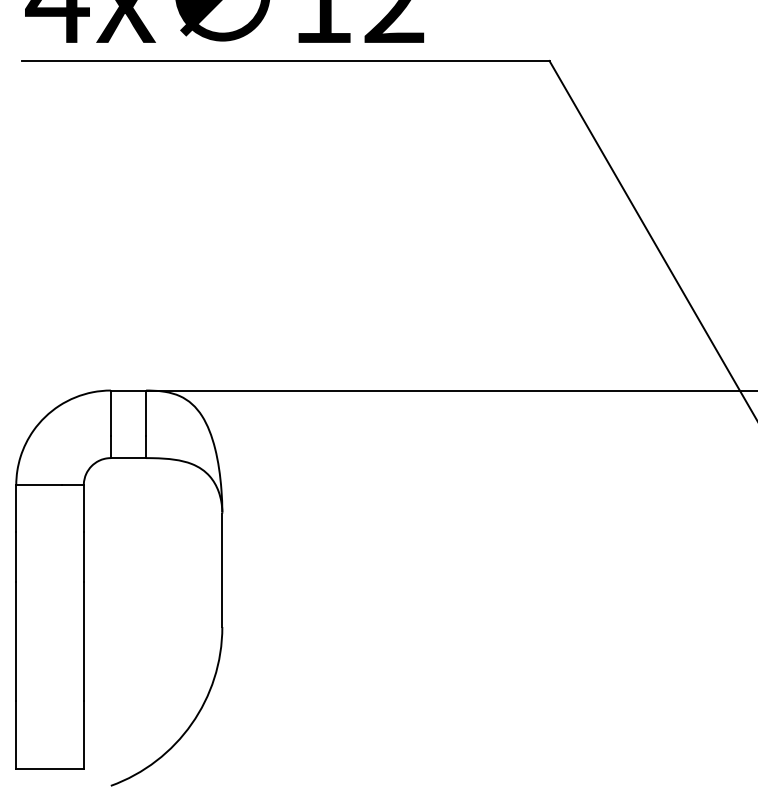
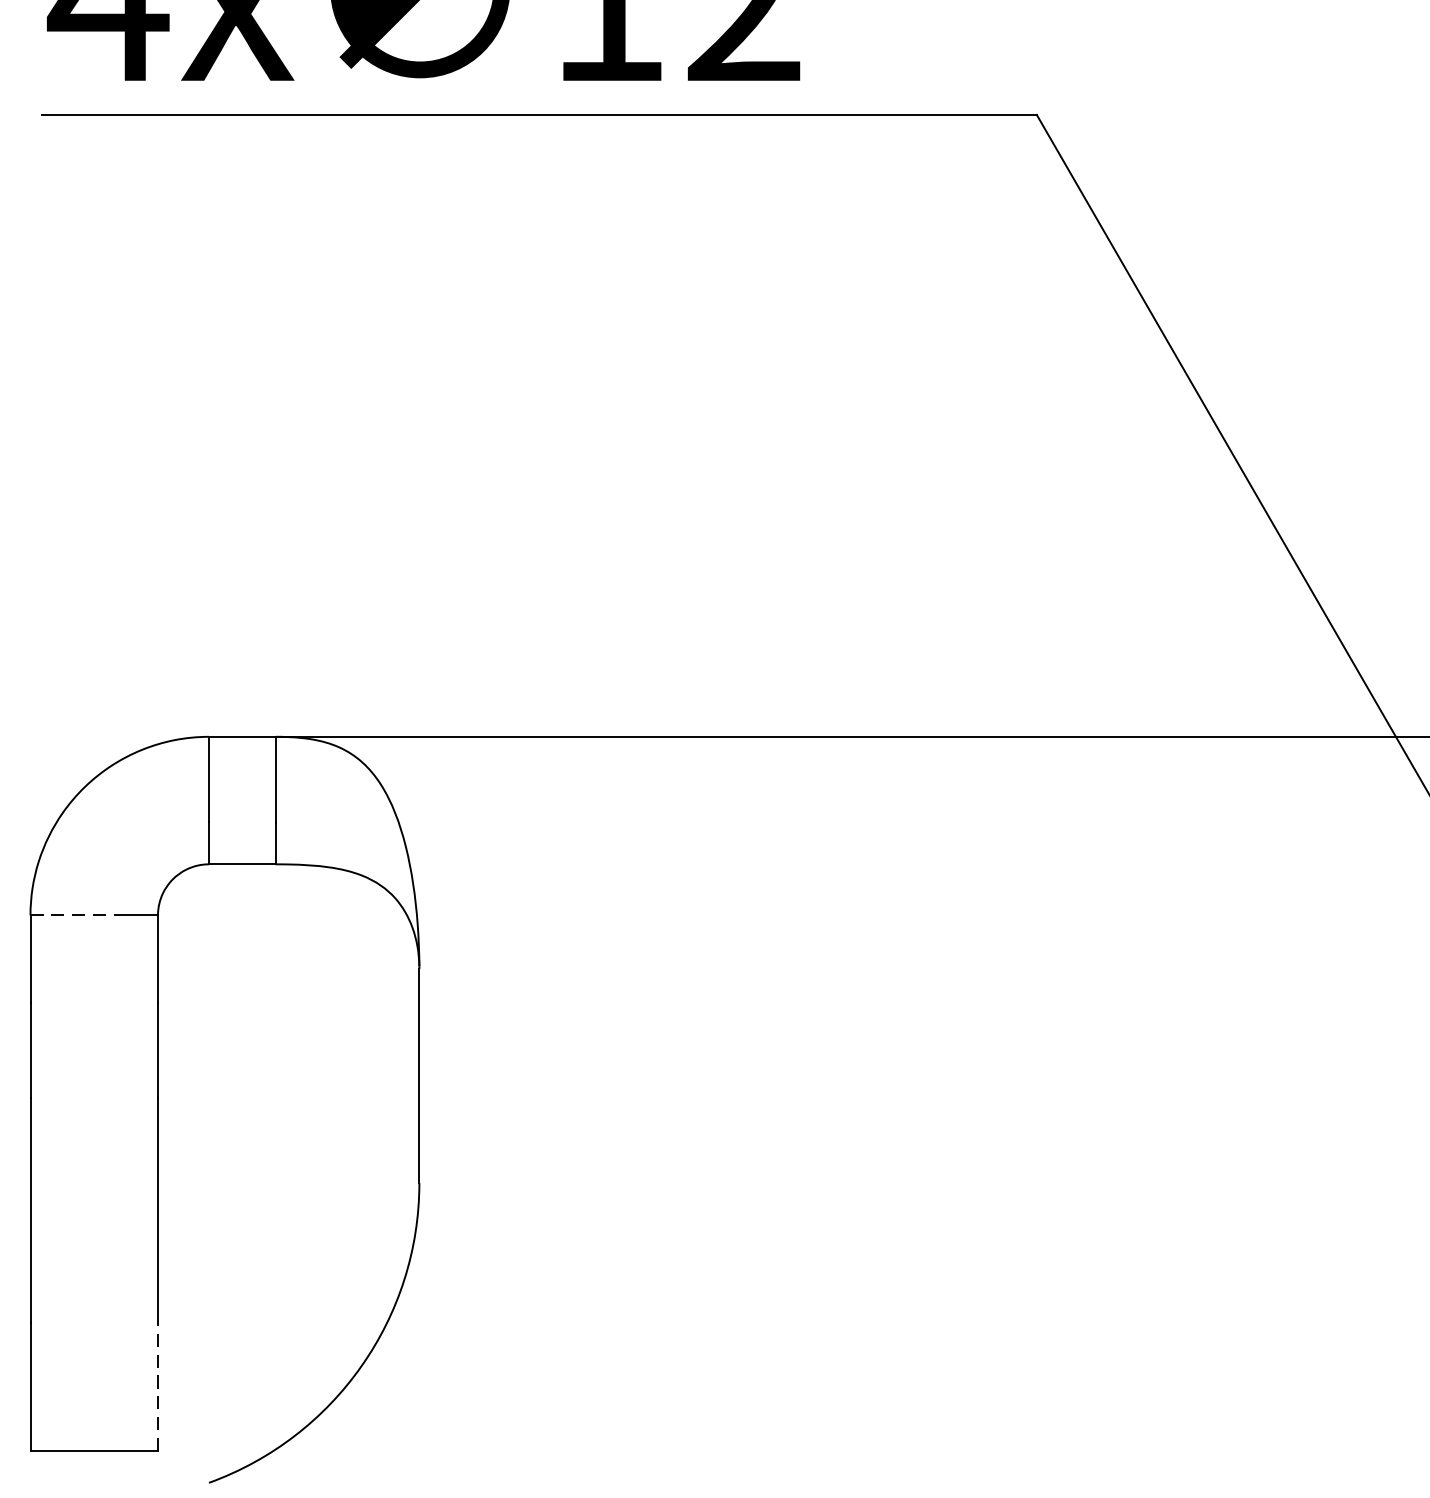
line: (38, 485) -> (72, 916), solid -> dashed
line: (83, 735) -> (157, 1387), solid -> dashed

